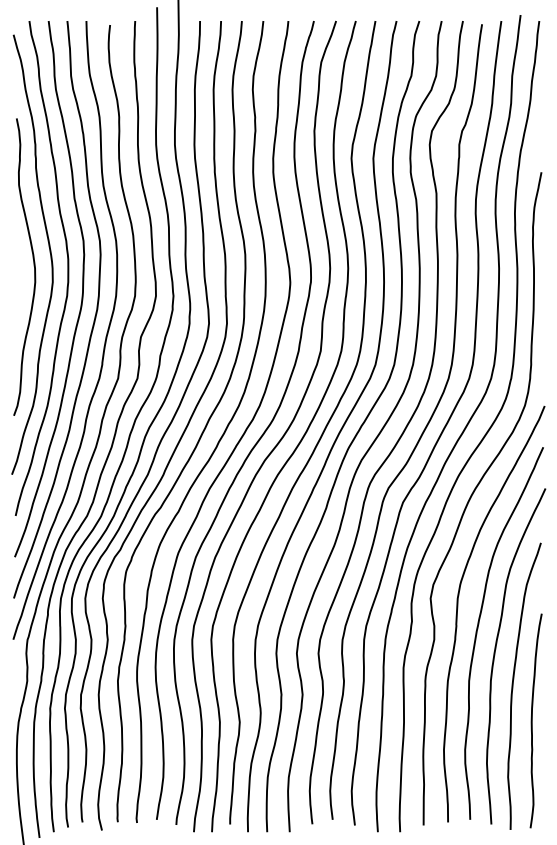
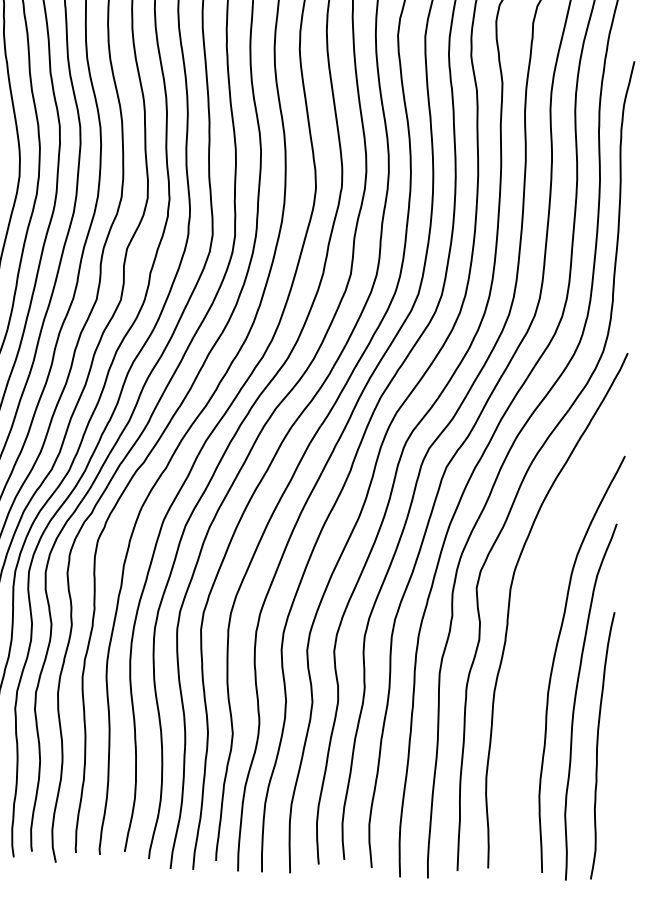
curve: (478, 629) -> (534, 629), removed

